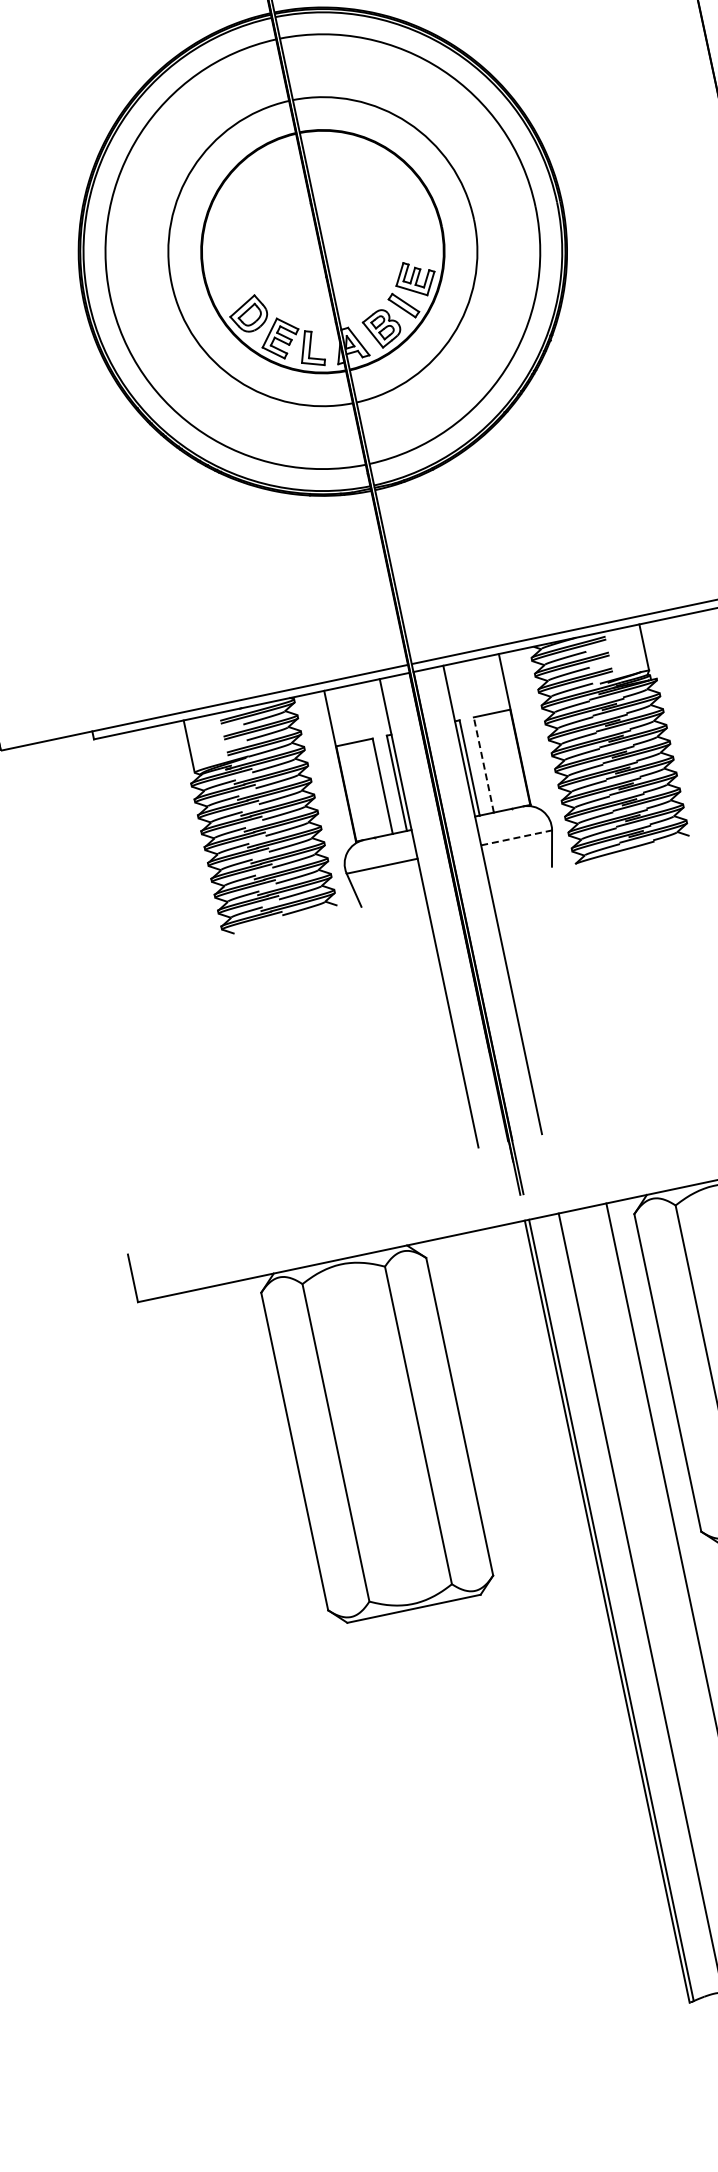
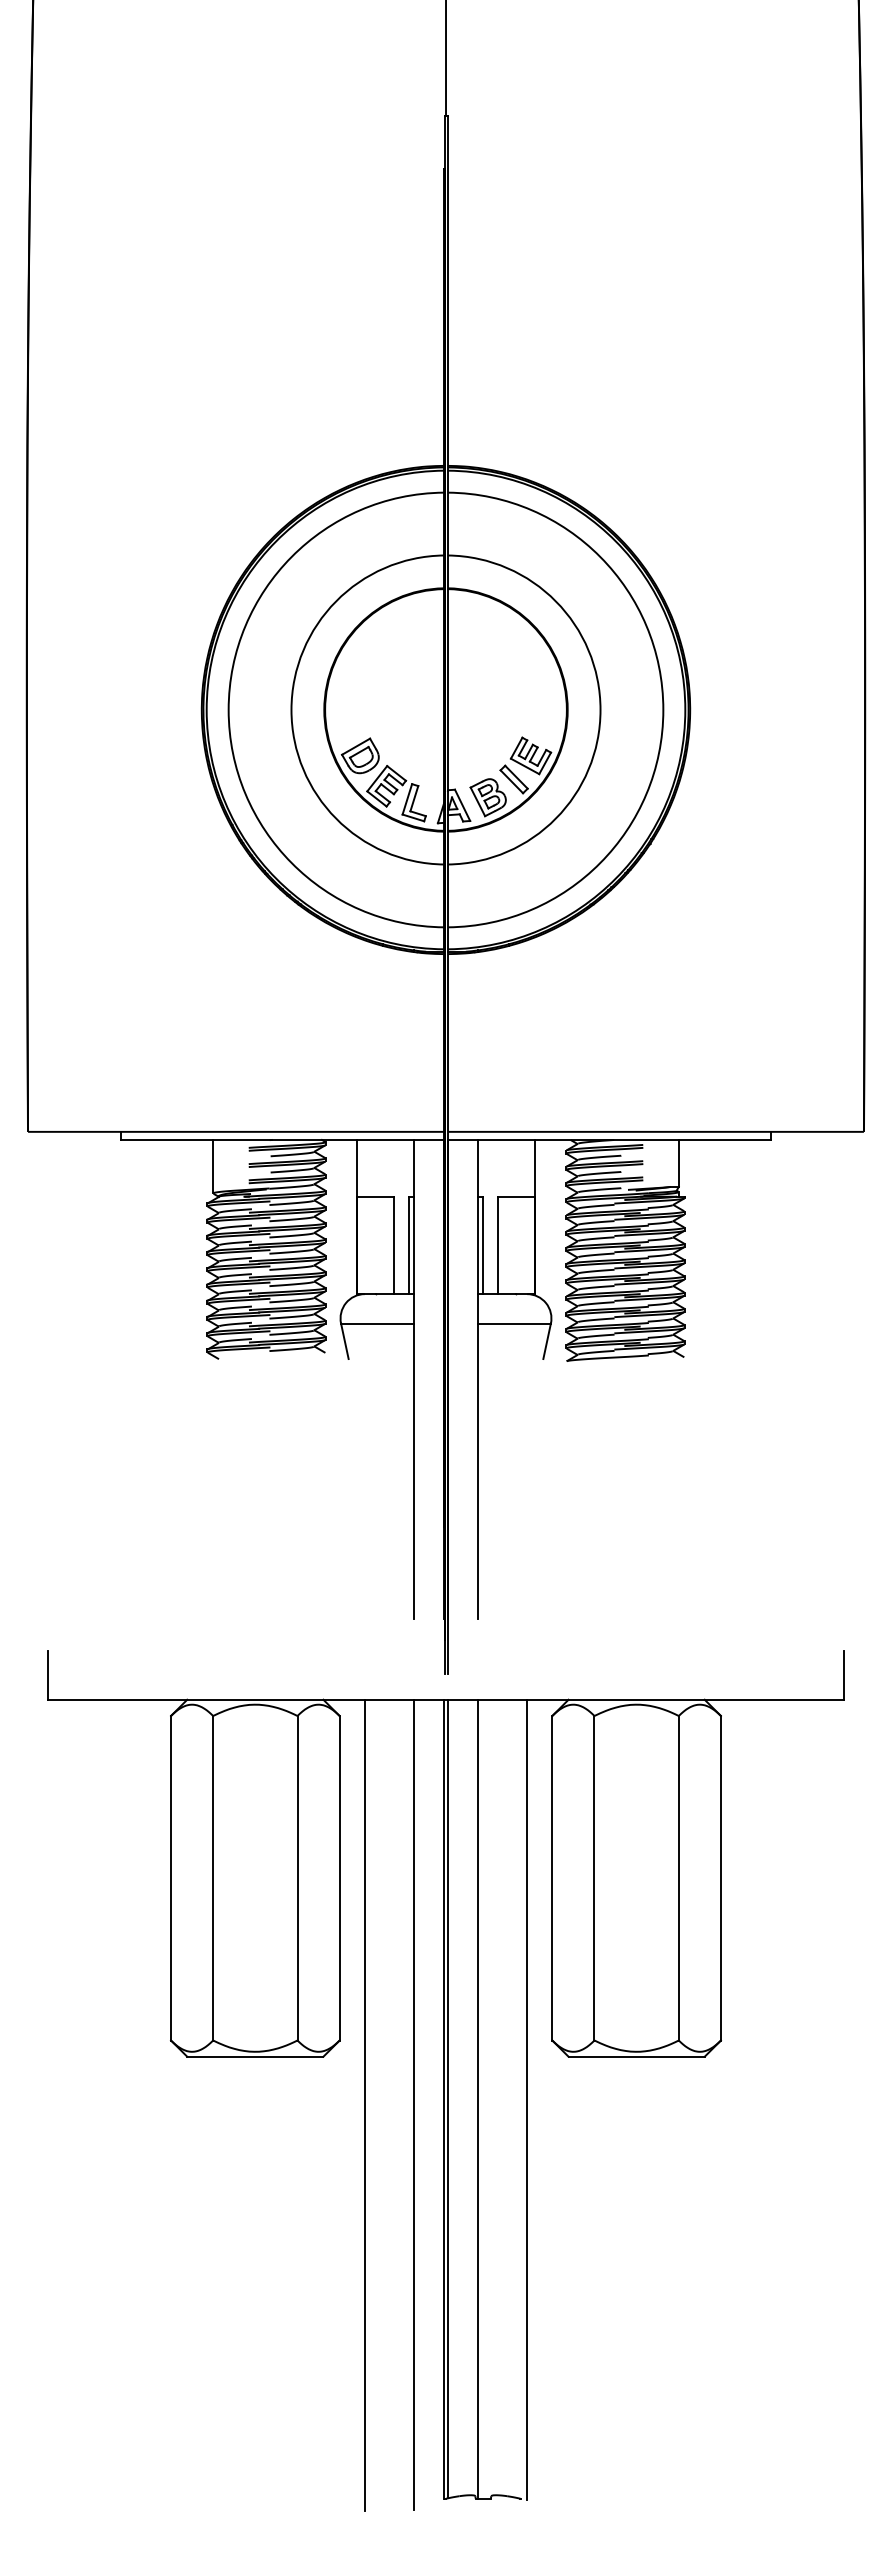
line: (483, 765) -> (497, 1245), dashed -> solid
line: (517, 837) -> (515, 1323), dashed -> solid
line: (578, 1622) -> (413, 2104), added
line: (530, 1634) -> (364, 2105), added

